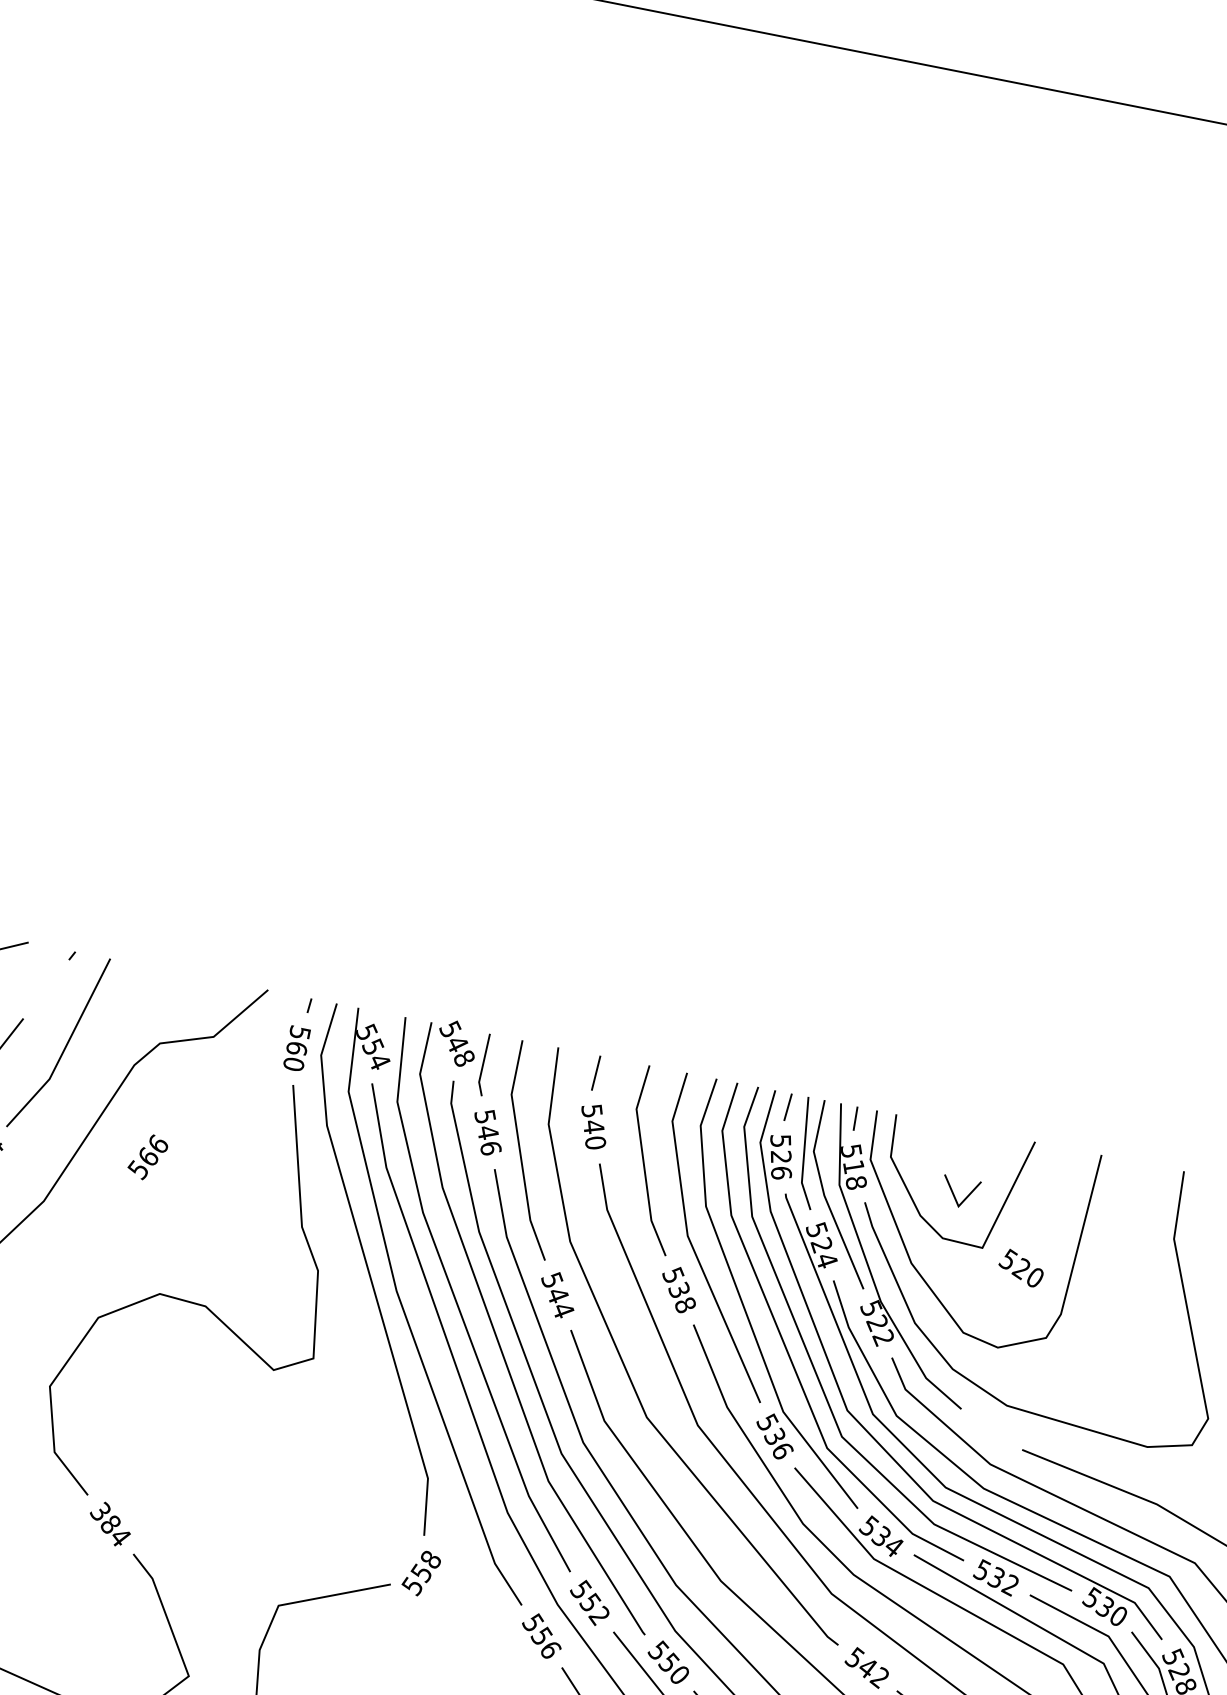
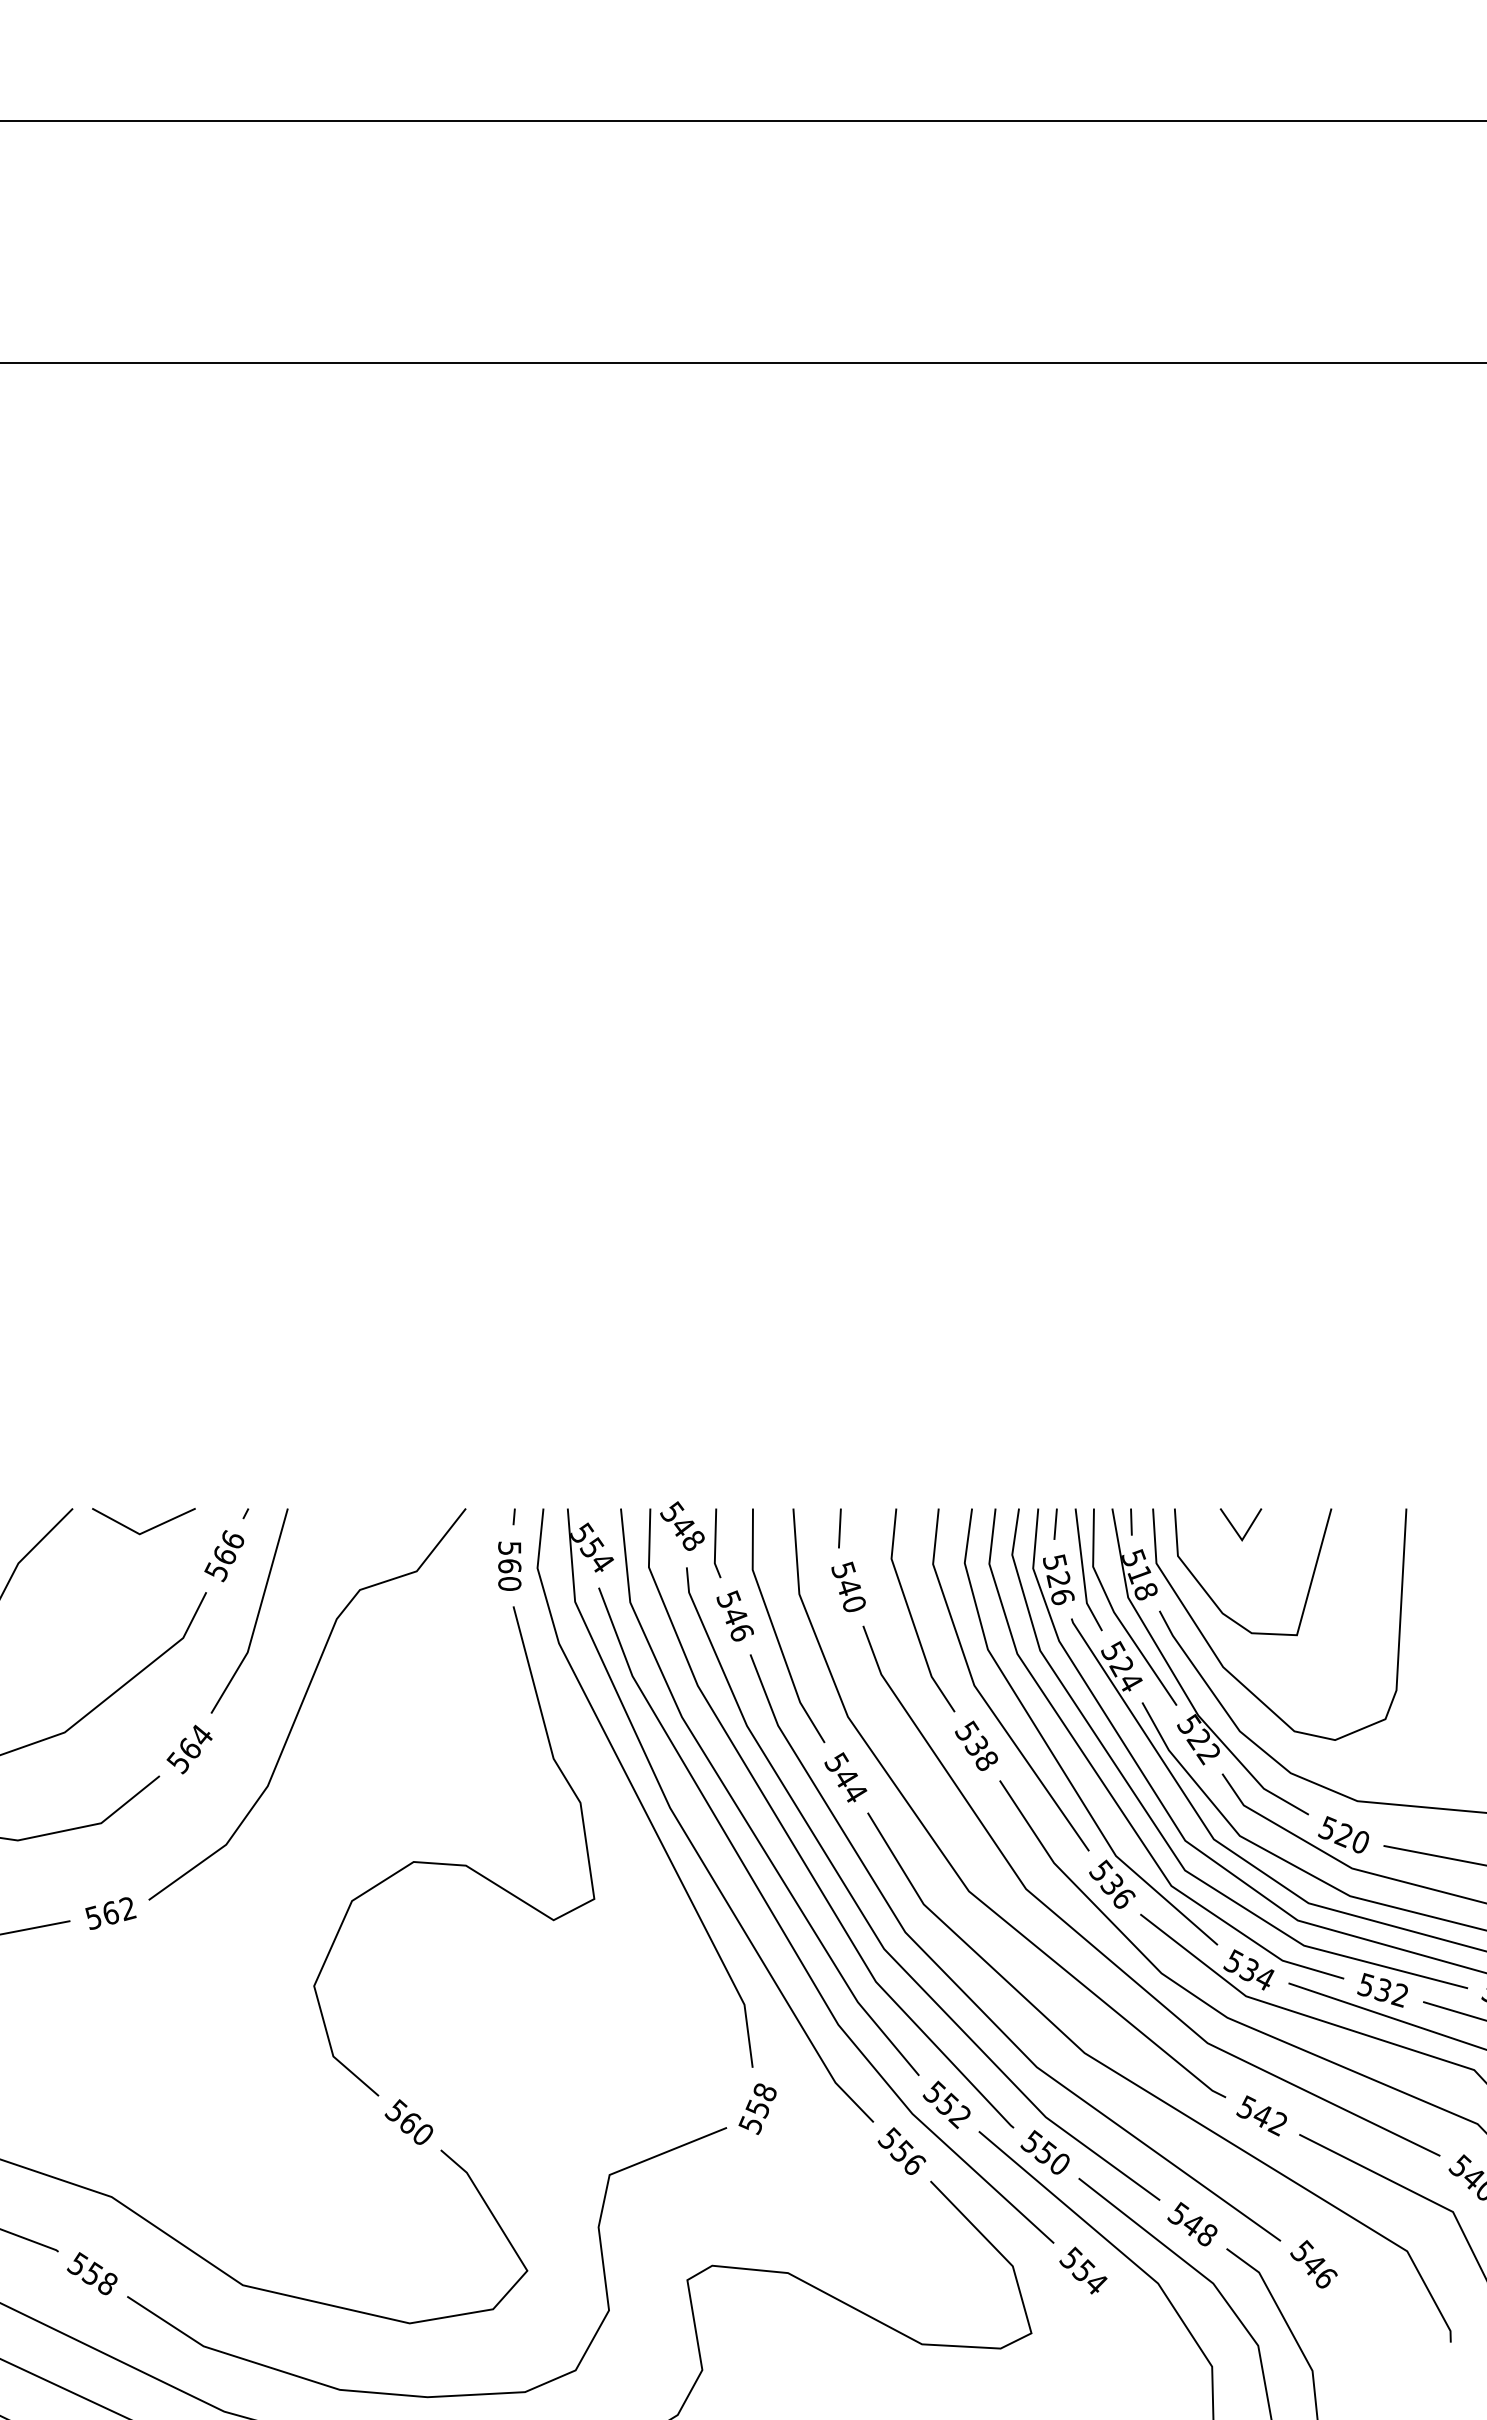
text: (148, 1157) -> (224, 1556), moved
line: (954, 1194) -> (1235, 1528), moved
text: (1021, 1267) -> (1343, 1834), moved
text: (109, 1523) -> (408, 2122), 384 -> 560

